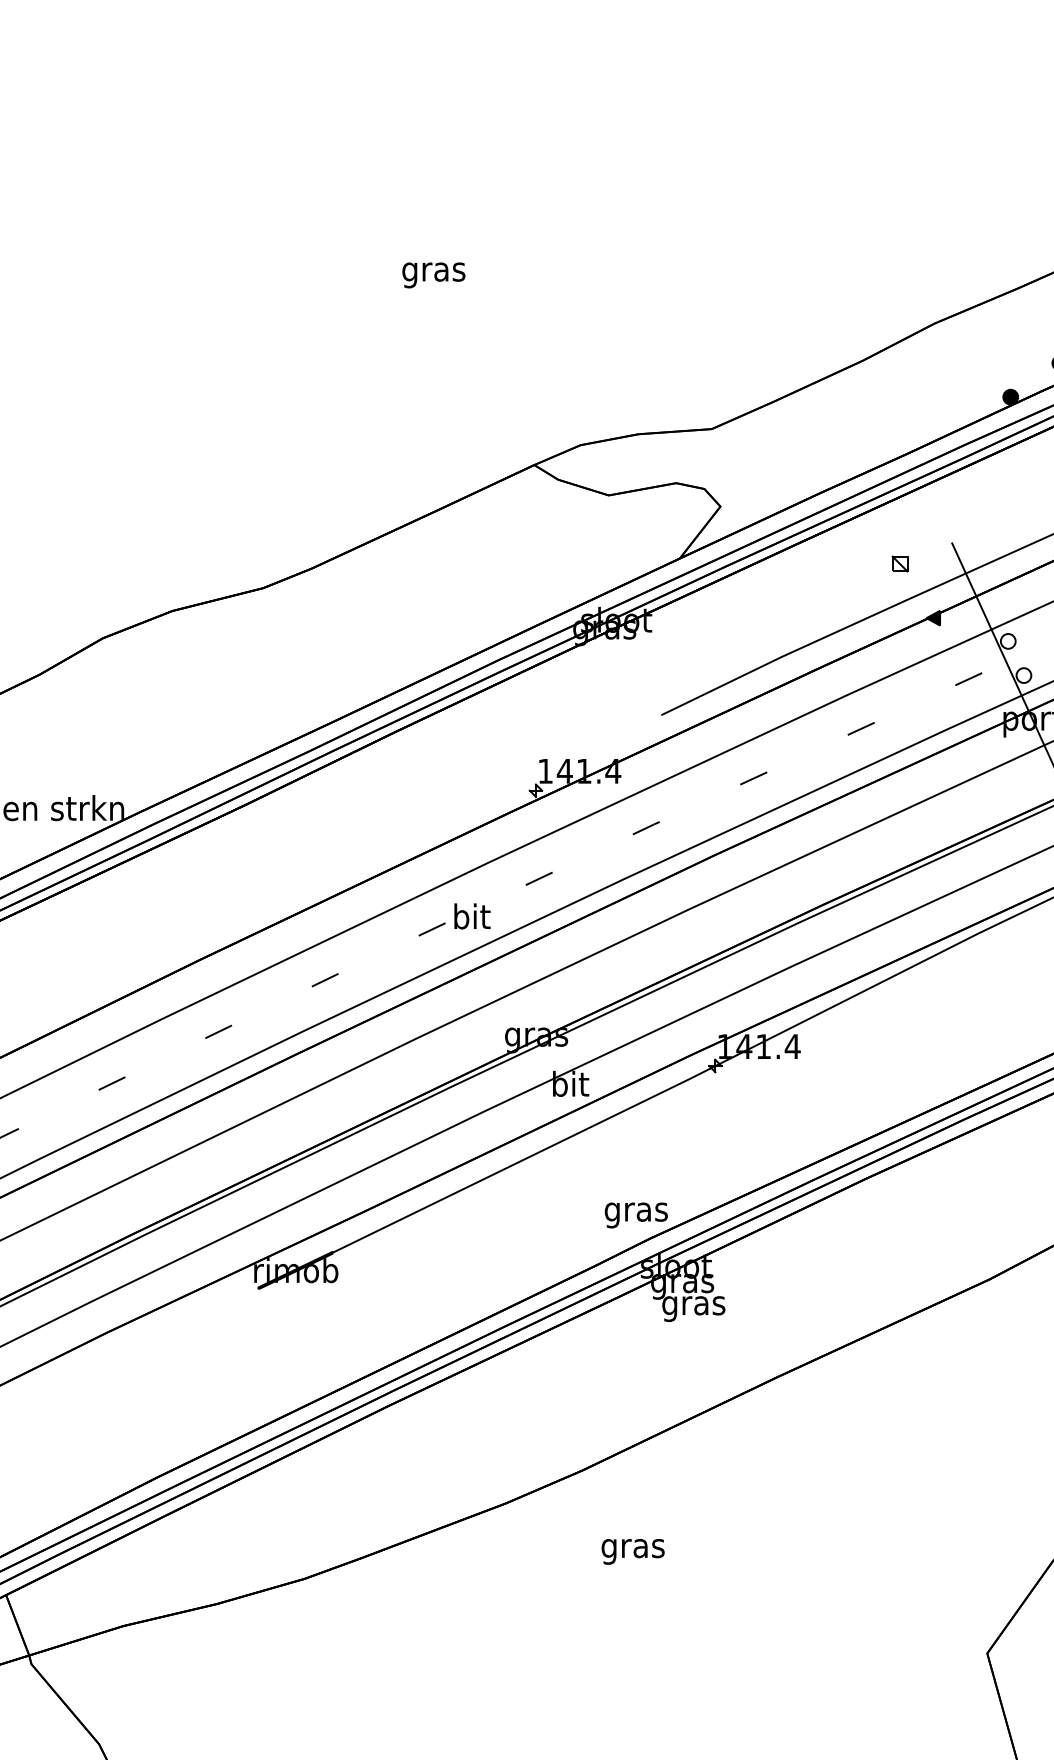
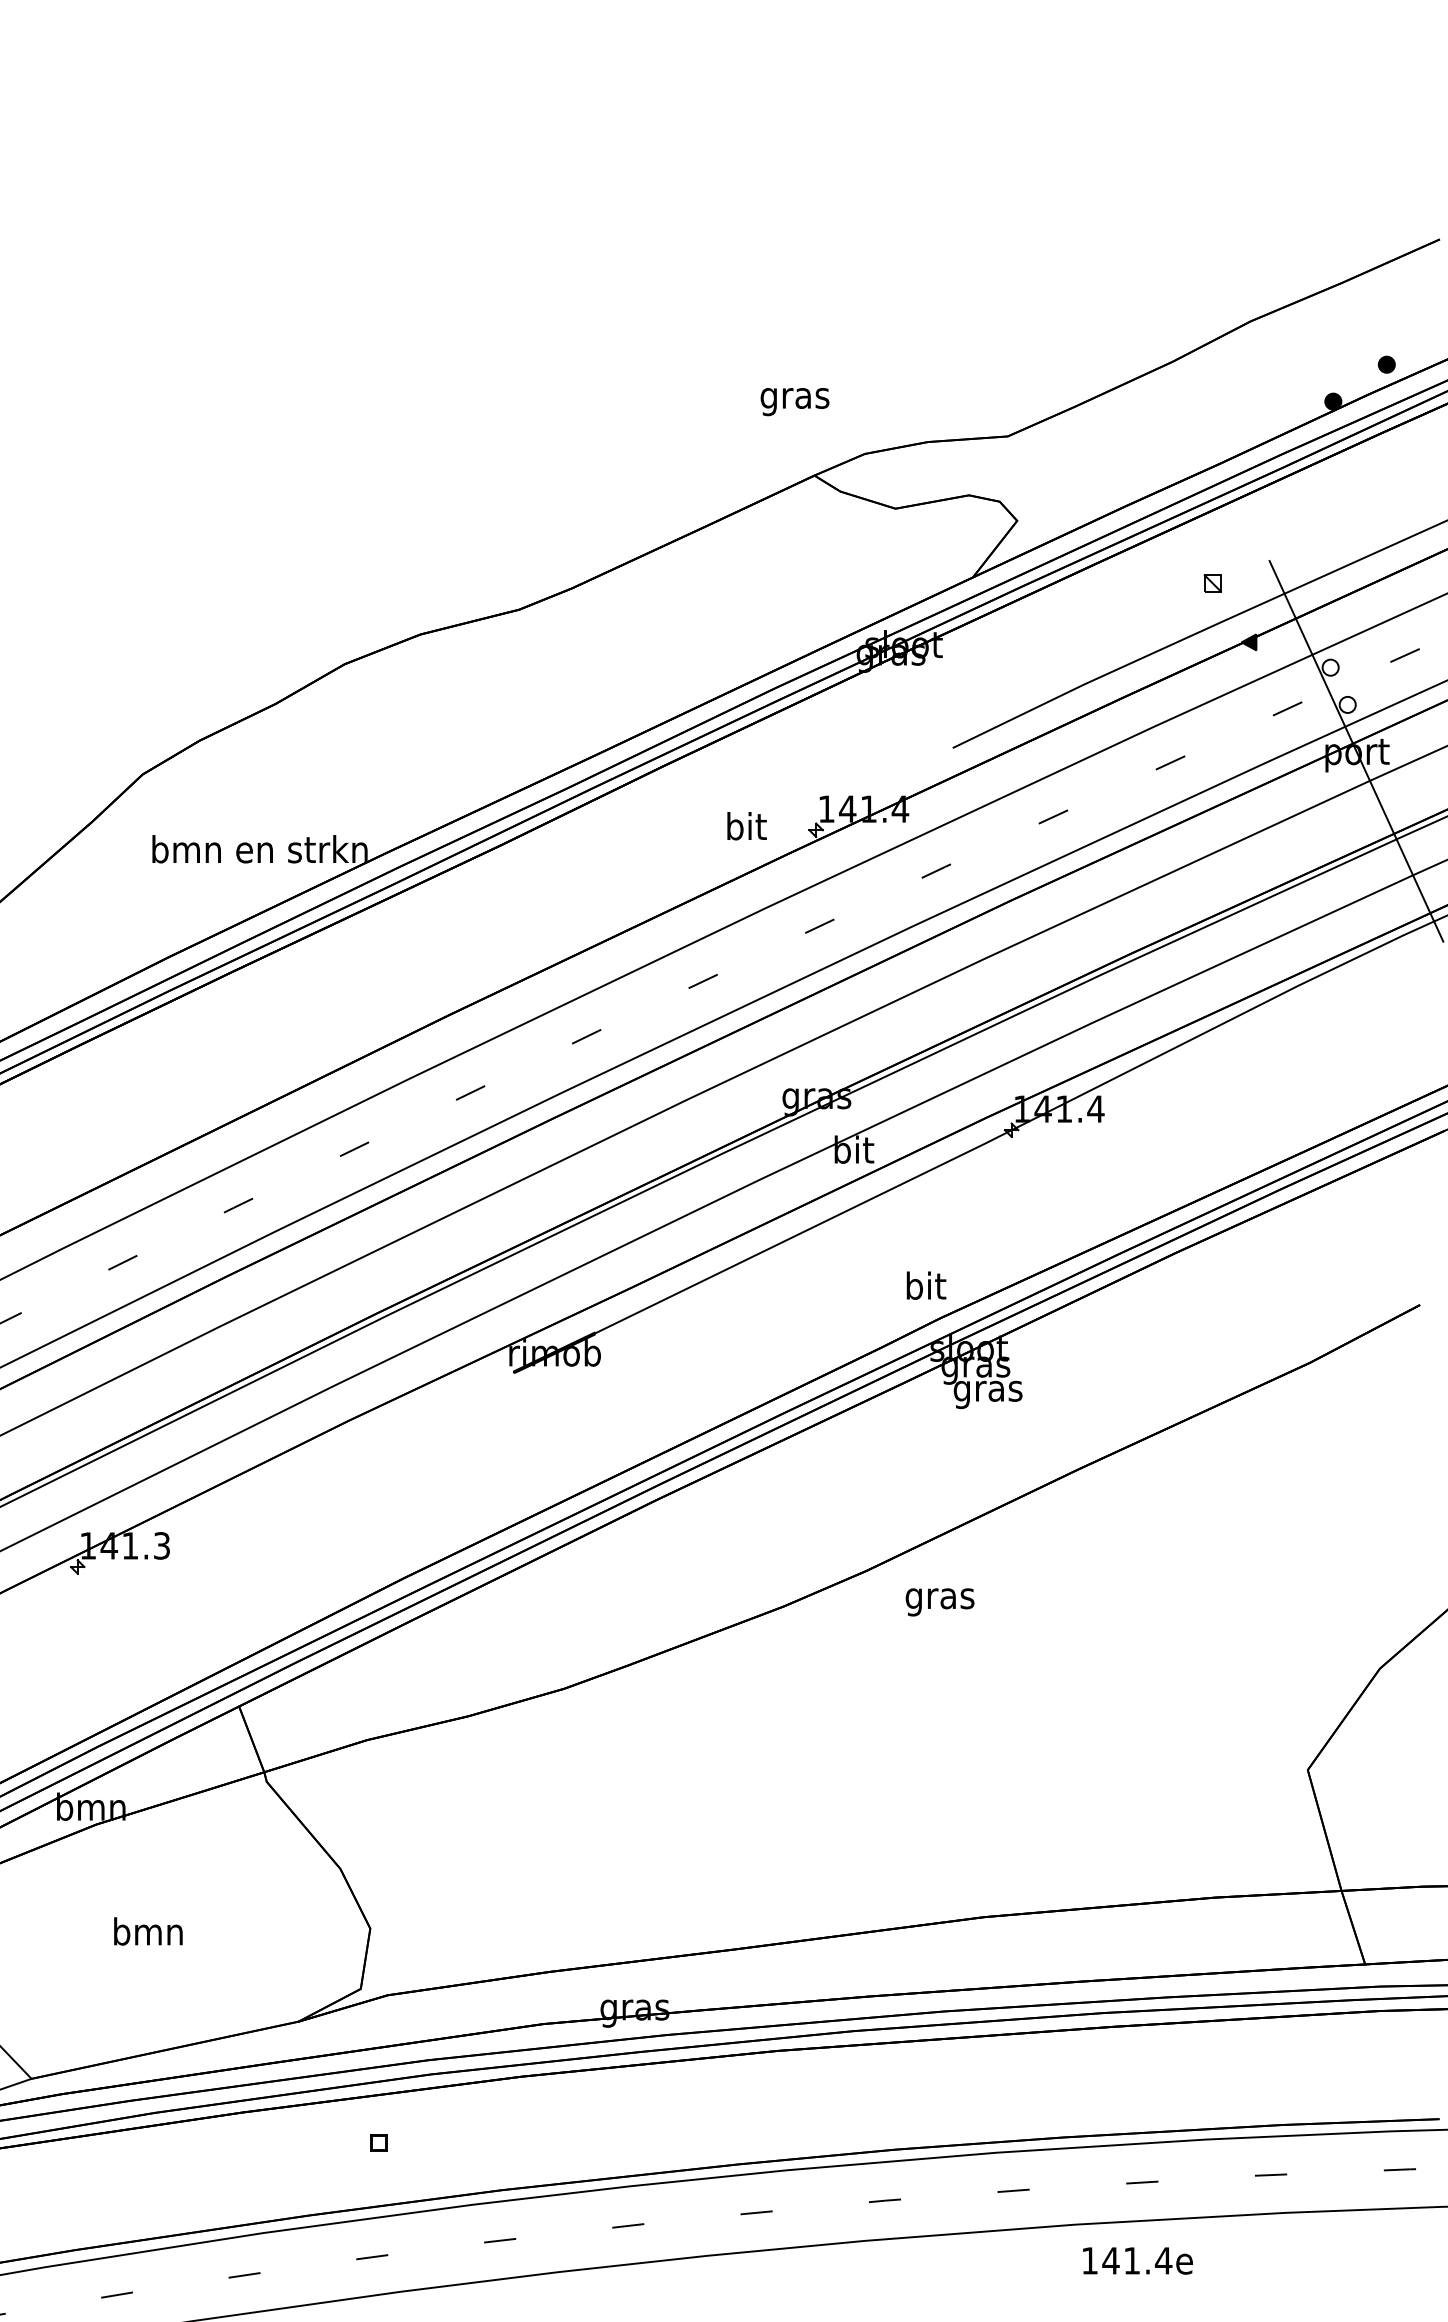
text: (433, 275) -> (794, 402), moved
text: (471, 916) -> (746, 826), moved
text: (636, 1212) -> (925, 1289), gras -> bit
text: (632, 1551) -> (939, 1602), moved

